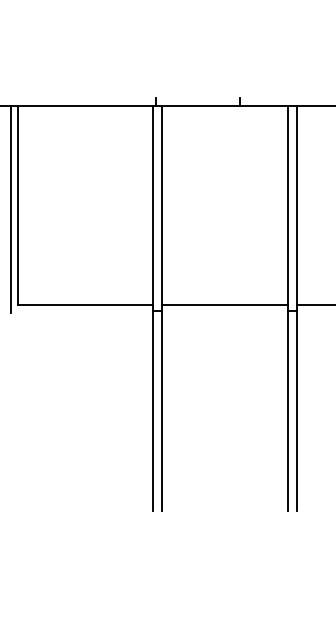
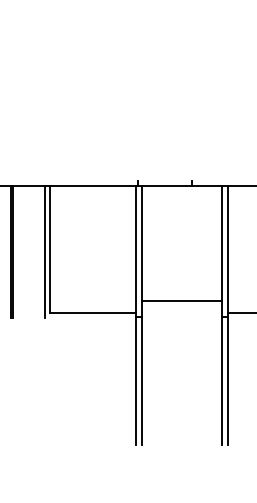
line: (224, 305) -> (181, 301), moved

